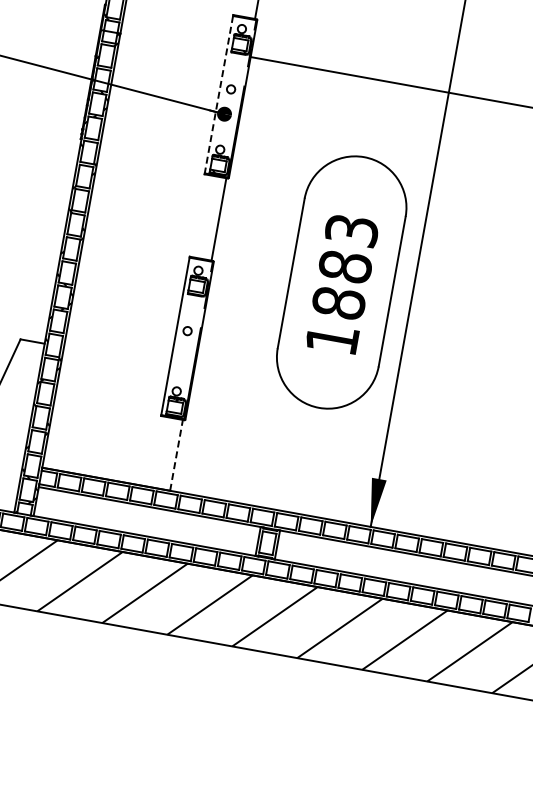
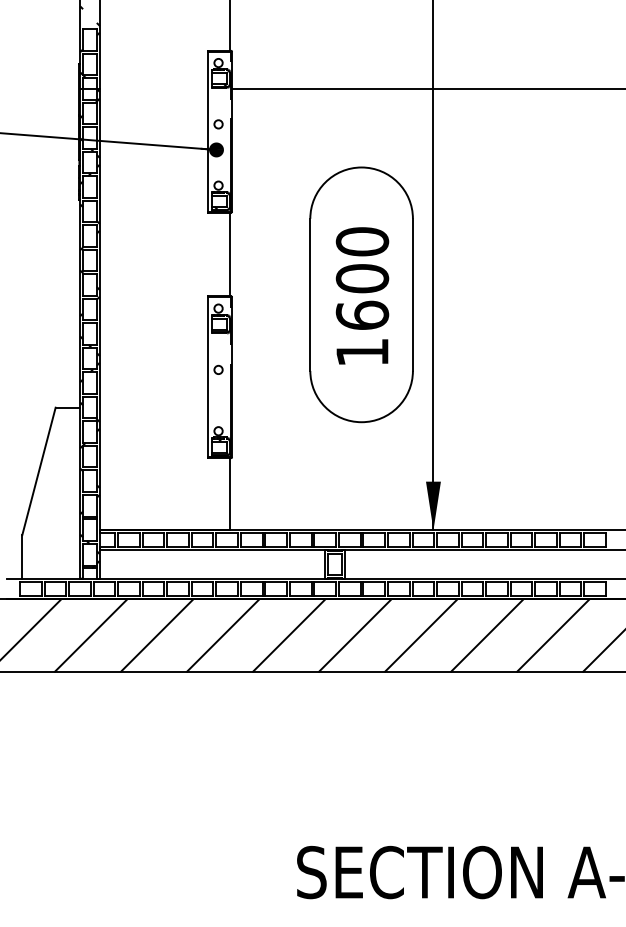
line: (218, 94) -> (207, 131), dashed -> solid
text: (345, 266) -> (362, 278), 1883 -> 1600
line: (176, 455) -> (229, 494), dashed -> solid

